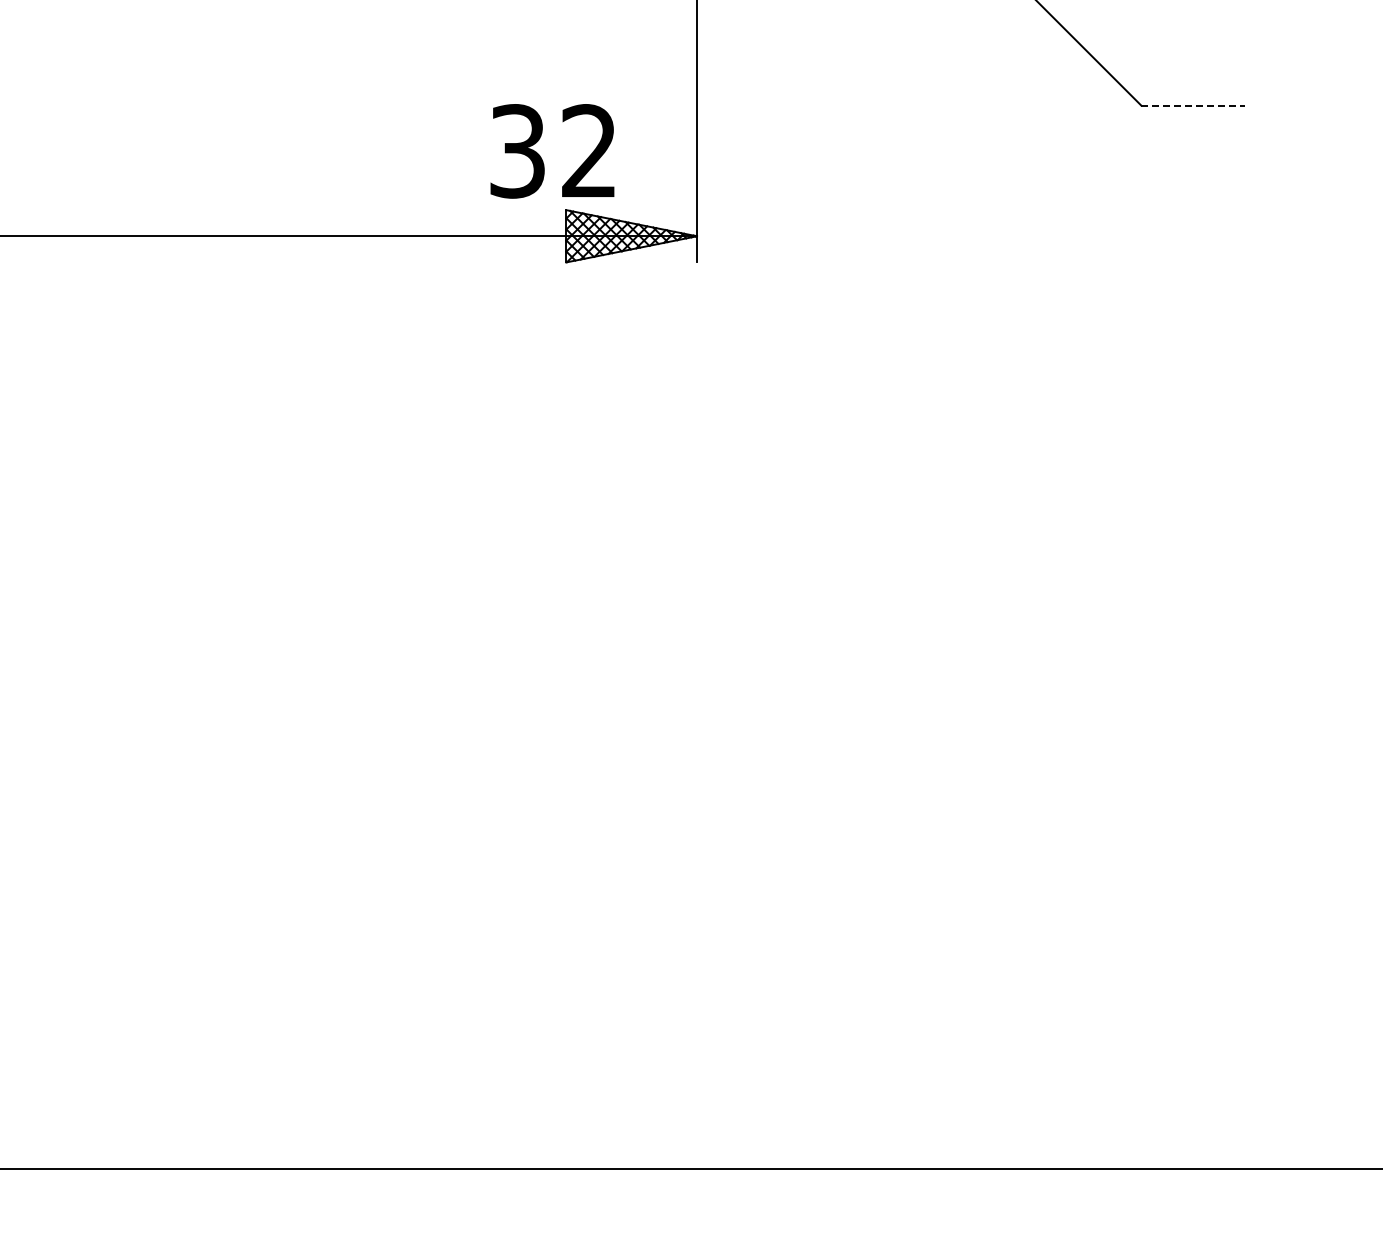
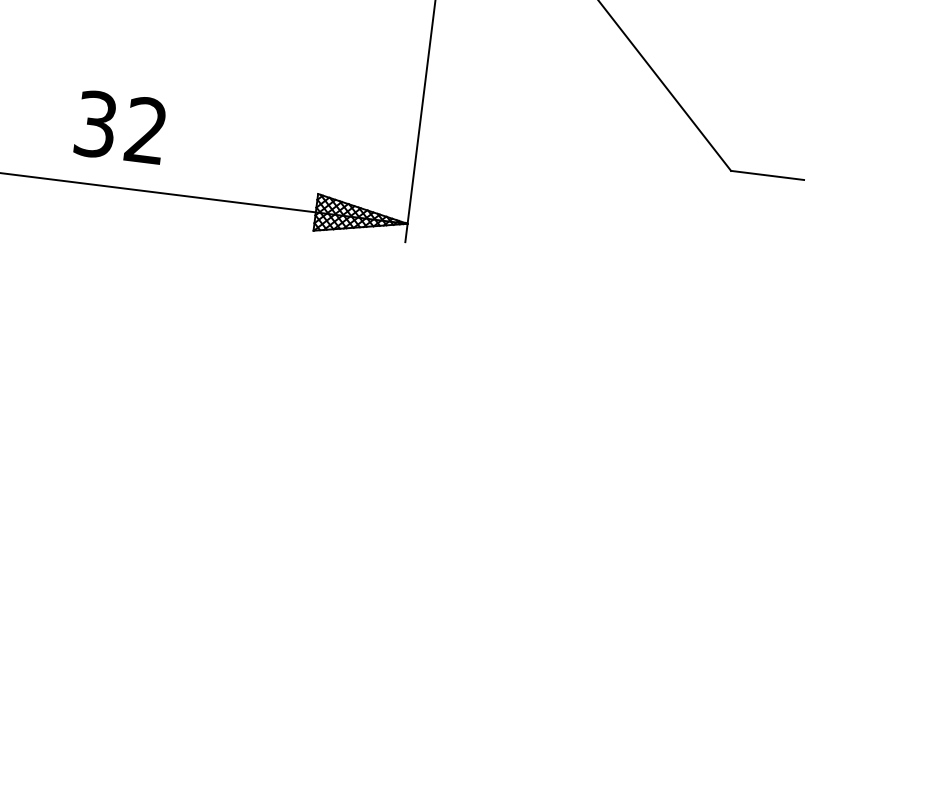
line: (1193, 105) -> (767, 175), dashed -> solid
text: (552, 151) -> (120, 127), moved

